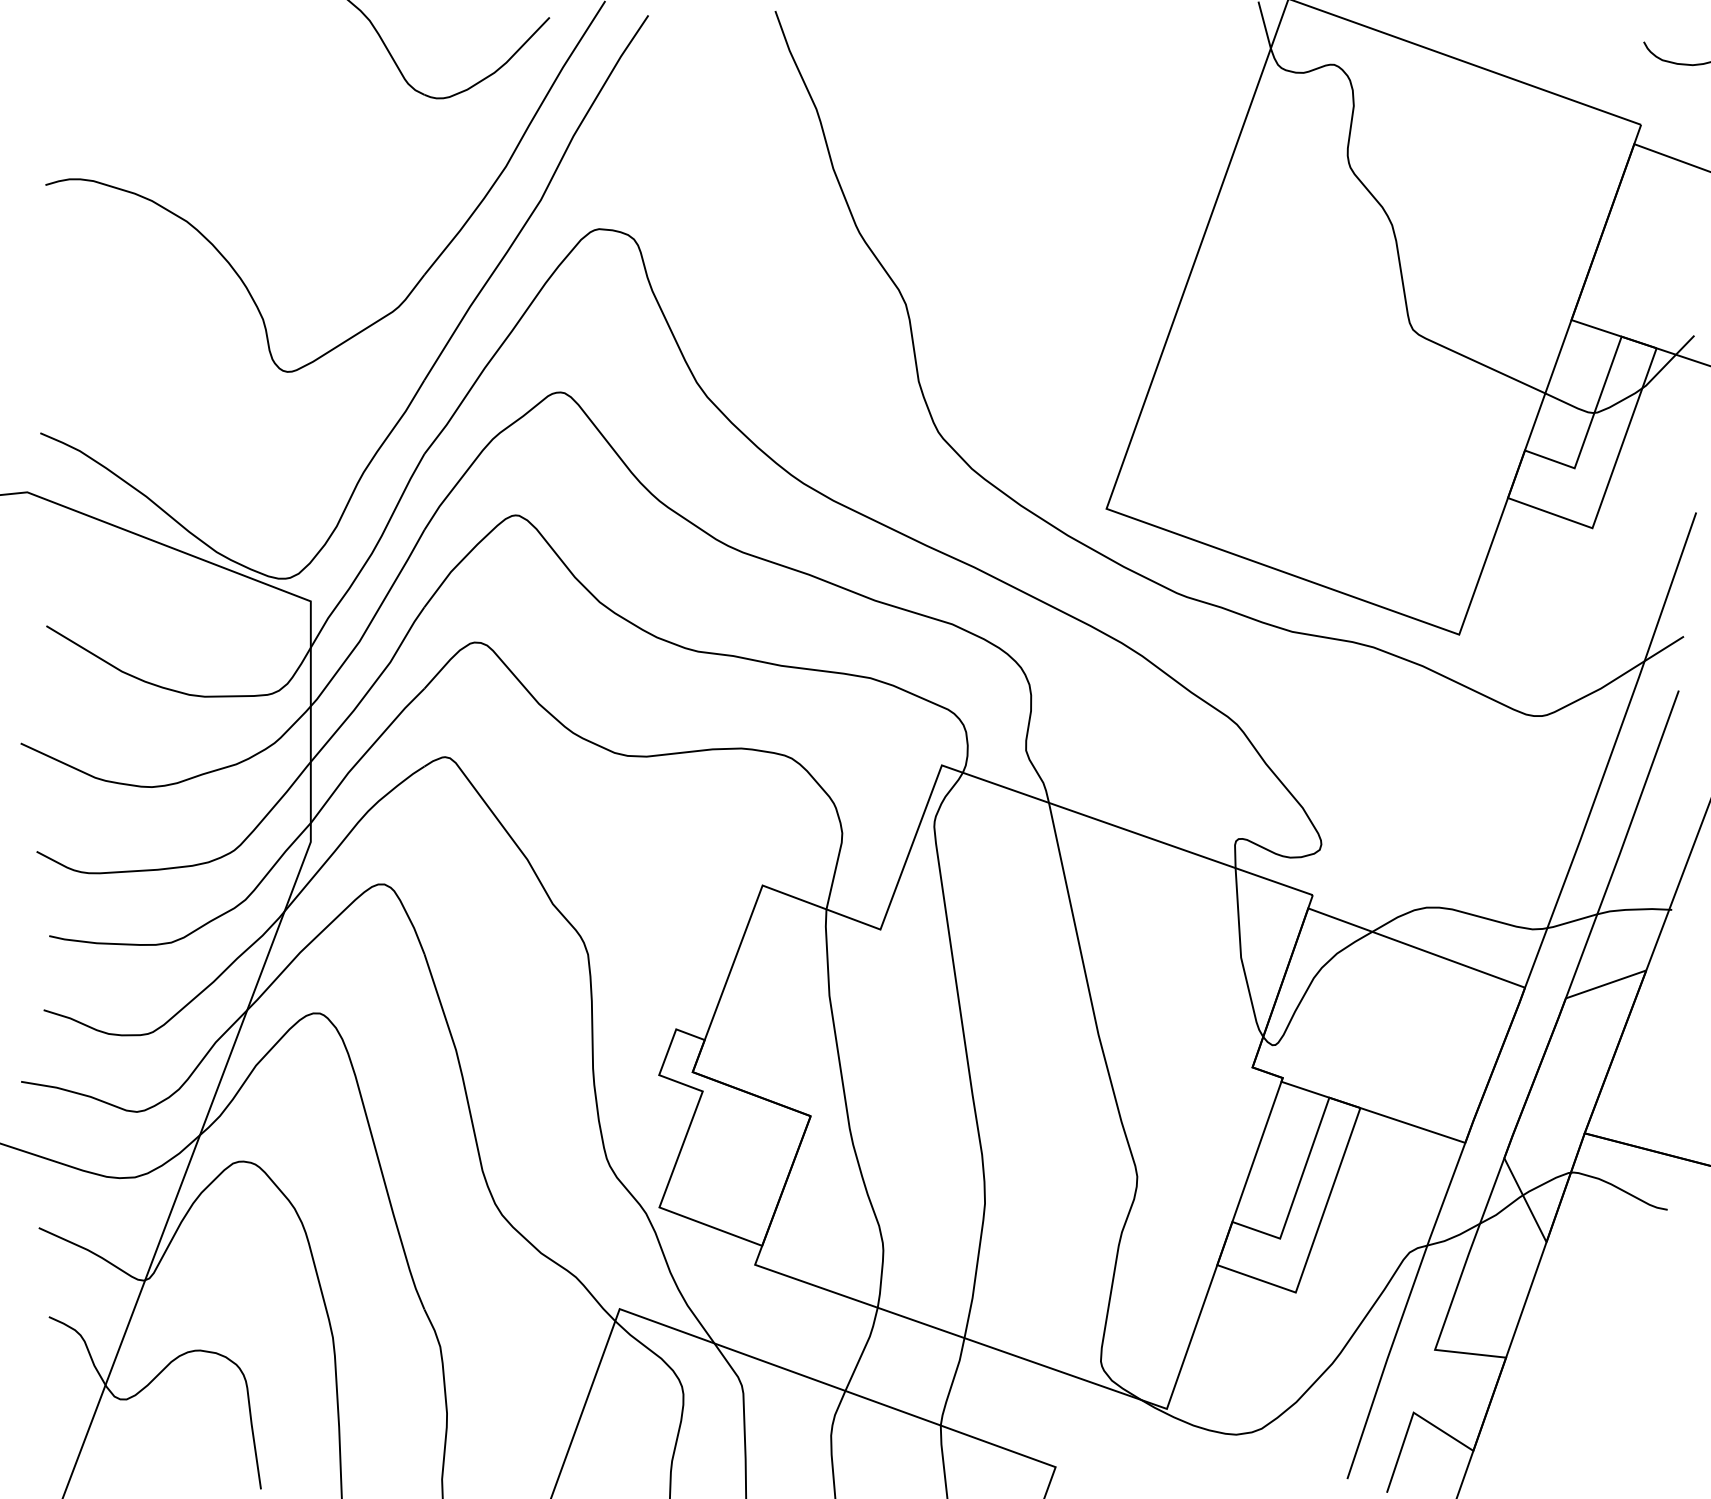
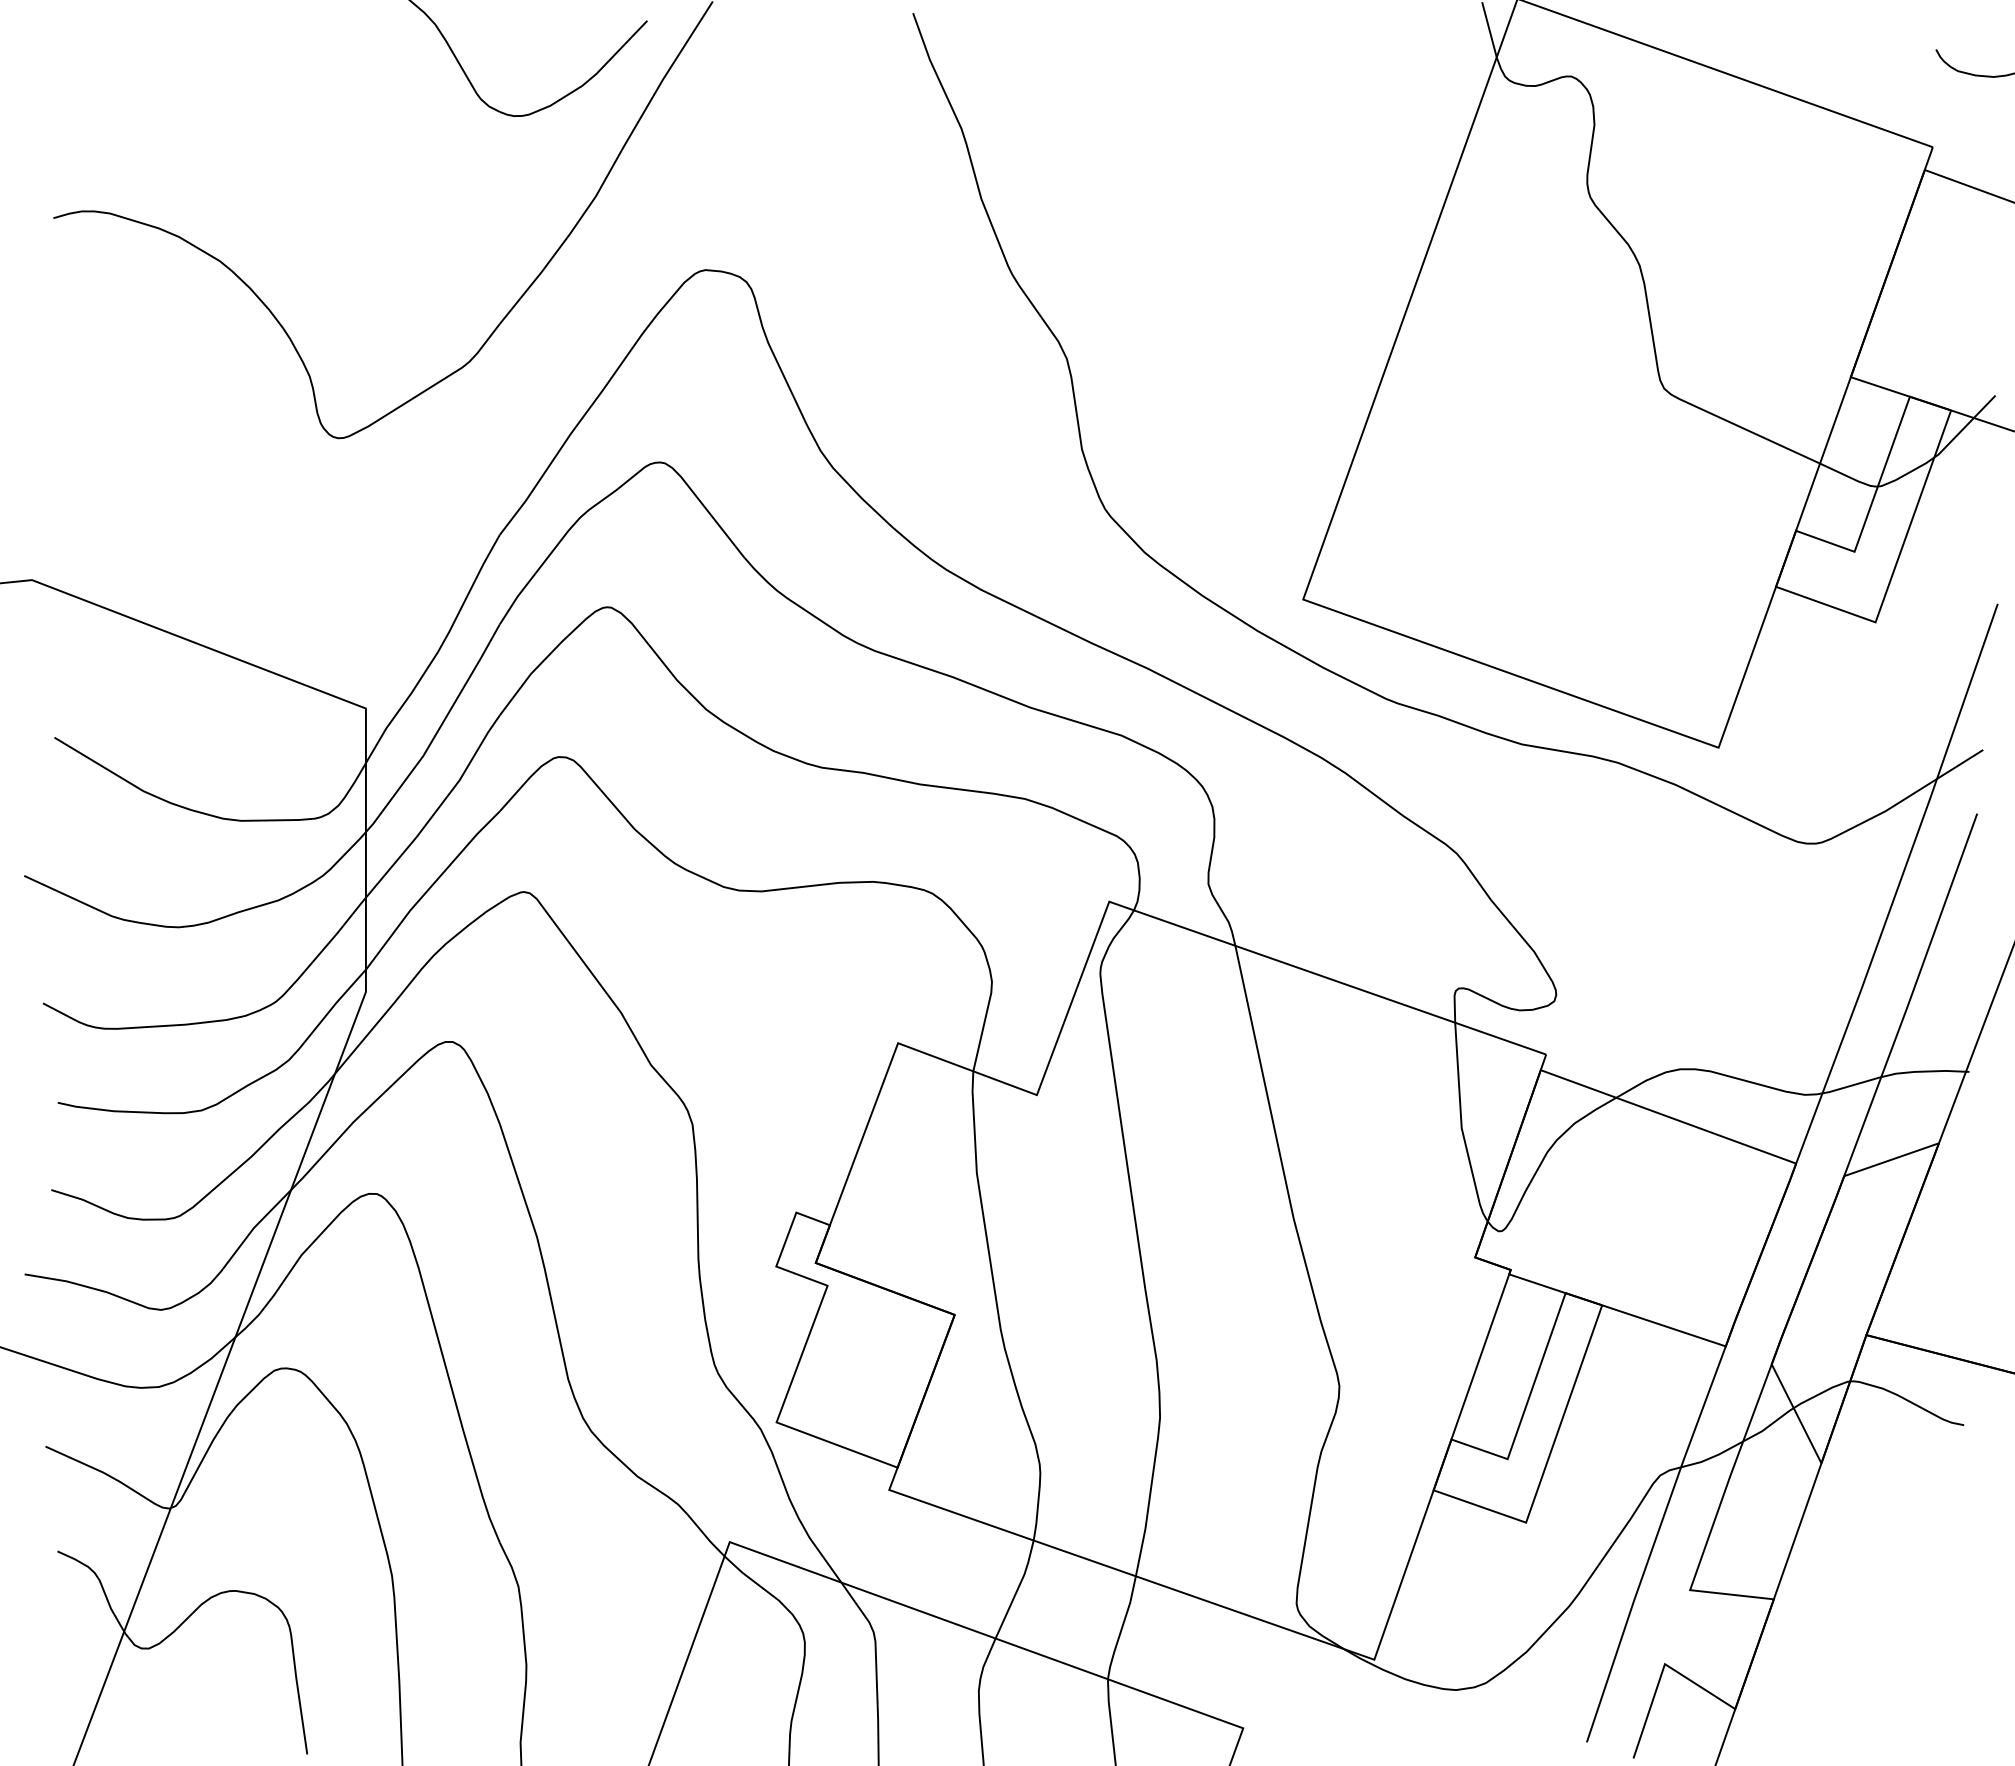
part: (440, 352) -> (518, 415), removed

